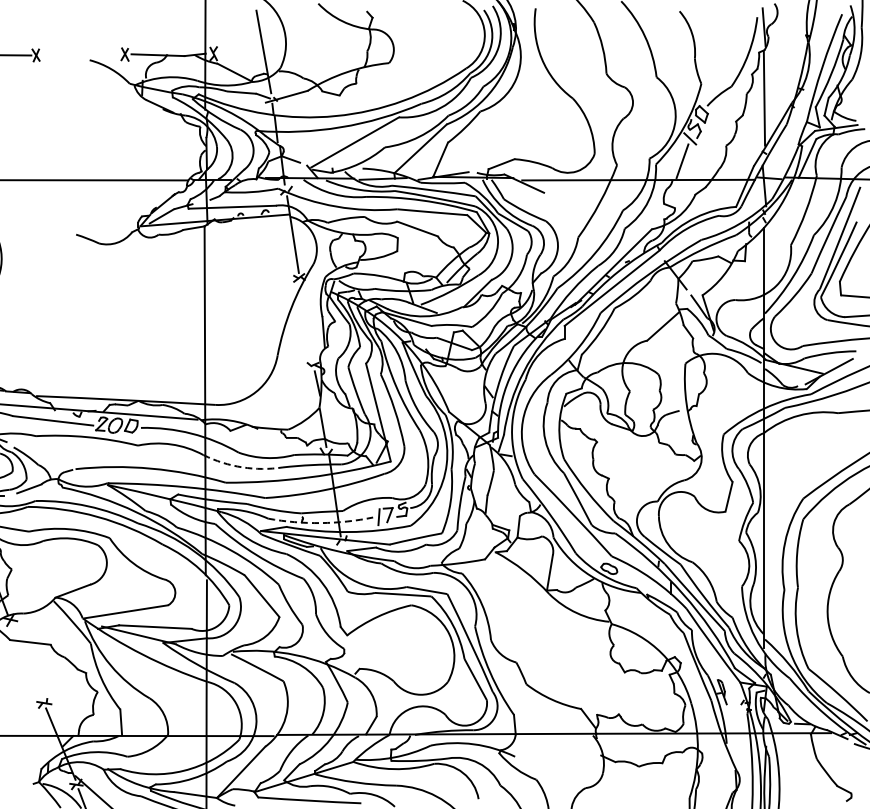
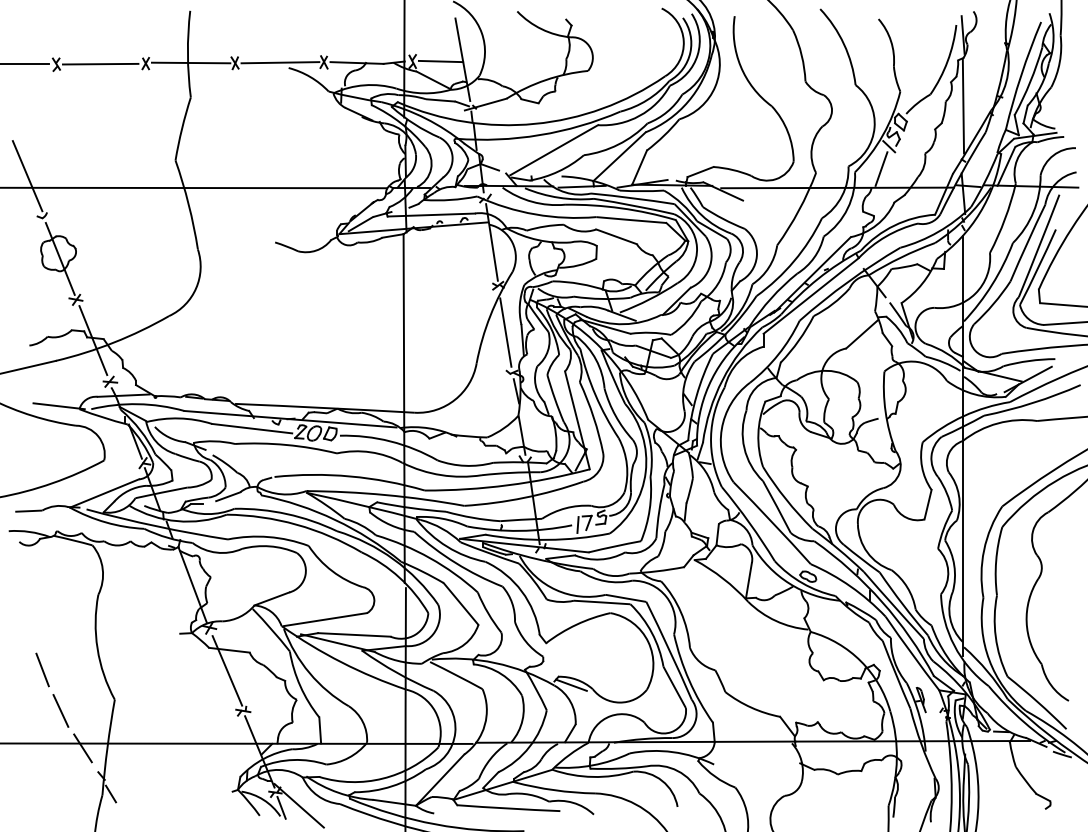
line: (241, 53) -> (440, 61), added
line: (81, 54) -> (280, 62), added
line: (306, 324) -> (505, 332), added
arc: (242, 467) -> (441, 475), dashed -> solid
arc: (320, 522) -> (519, 530), dashed -> solid
line: (28, 662) -> (227, 670), added
line: (372, 676) -> (571, 684), added

